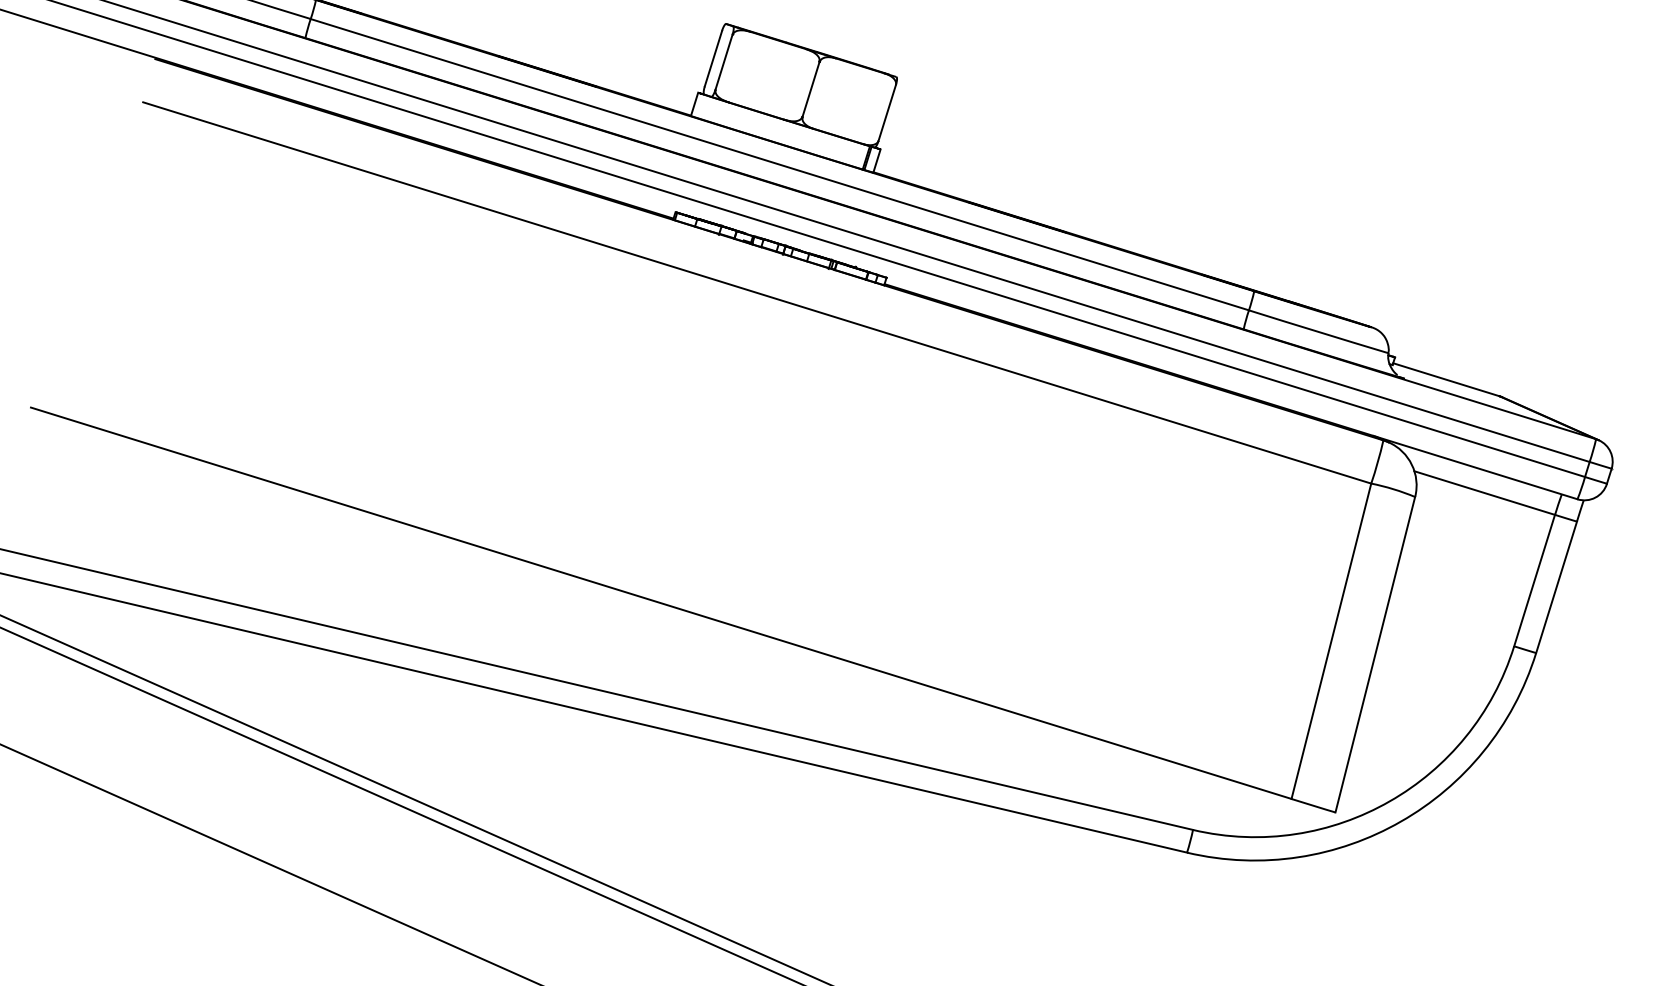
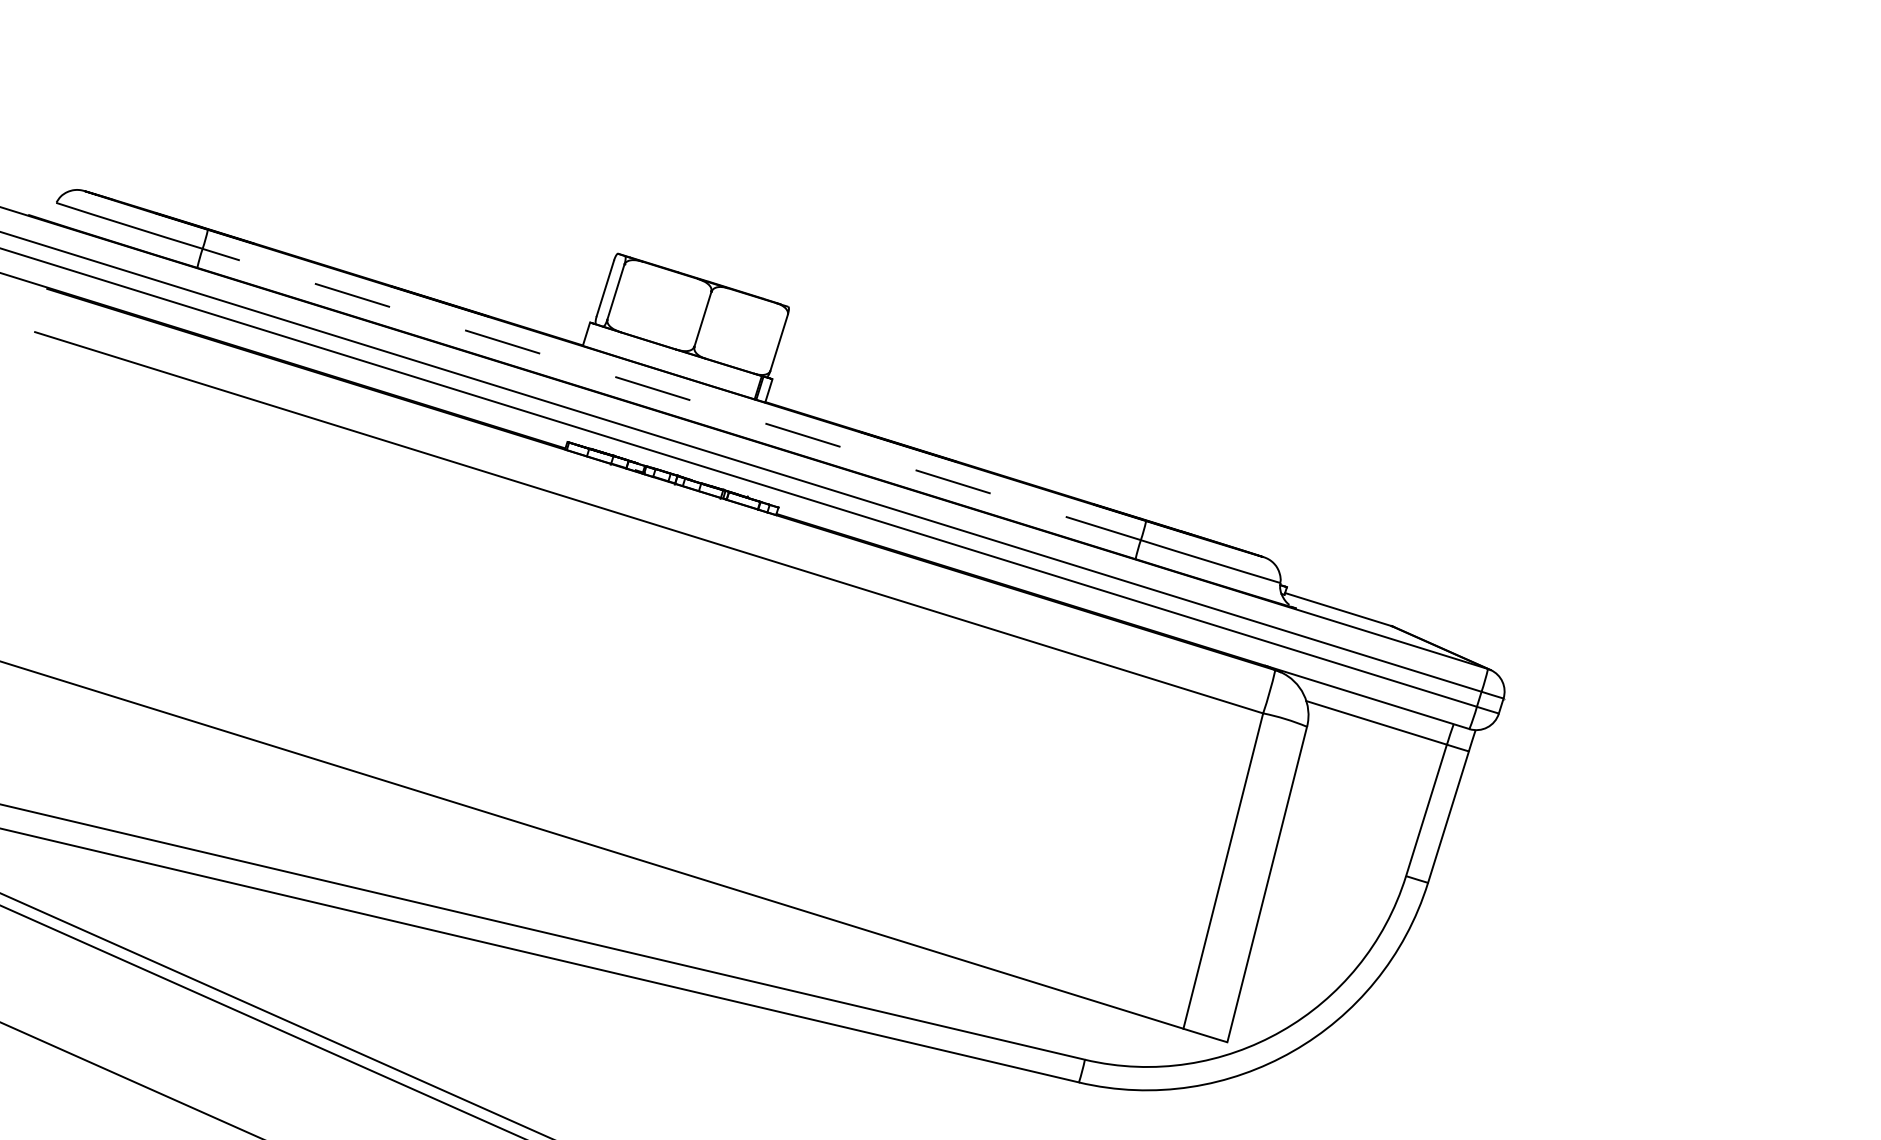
line: (779, 164) -> (671, 394), solid -> dashed

